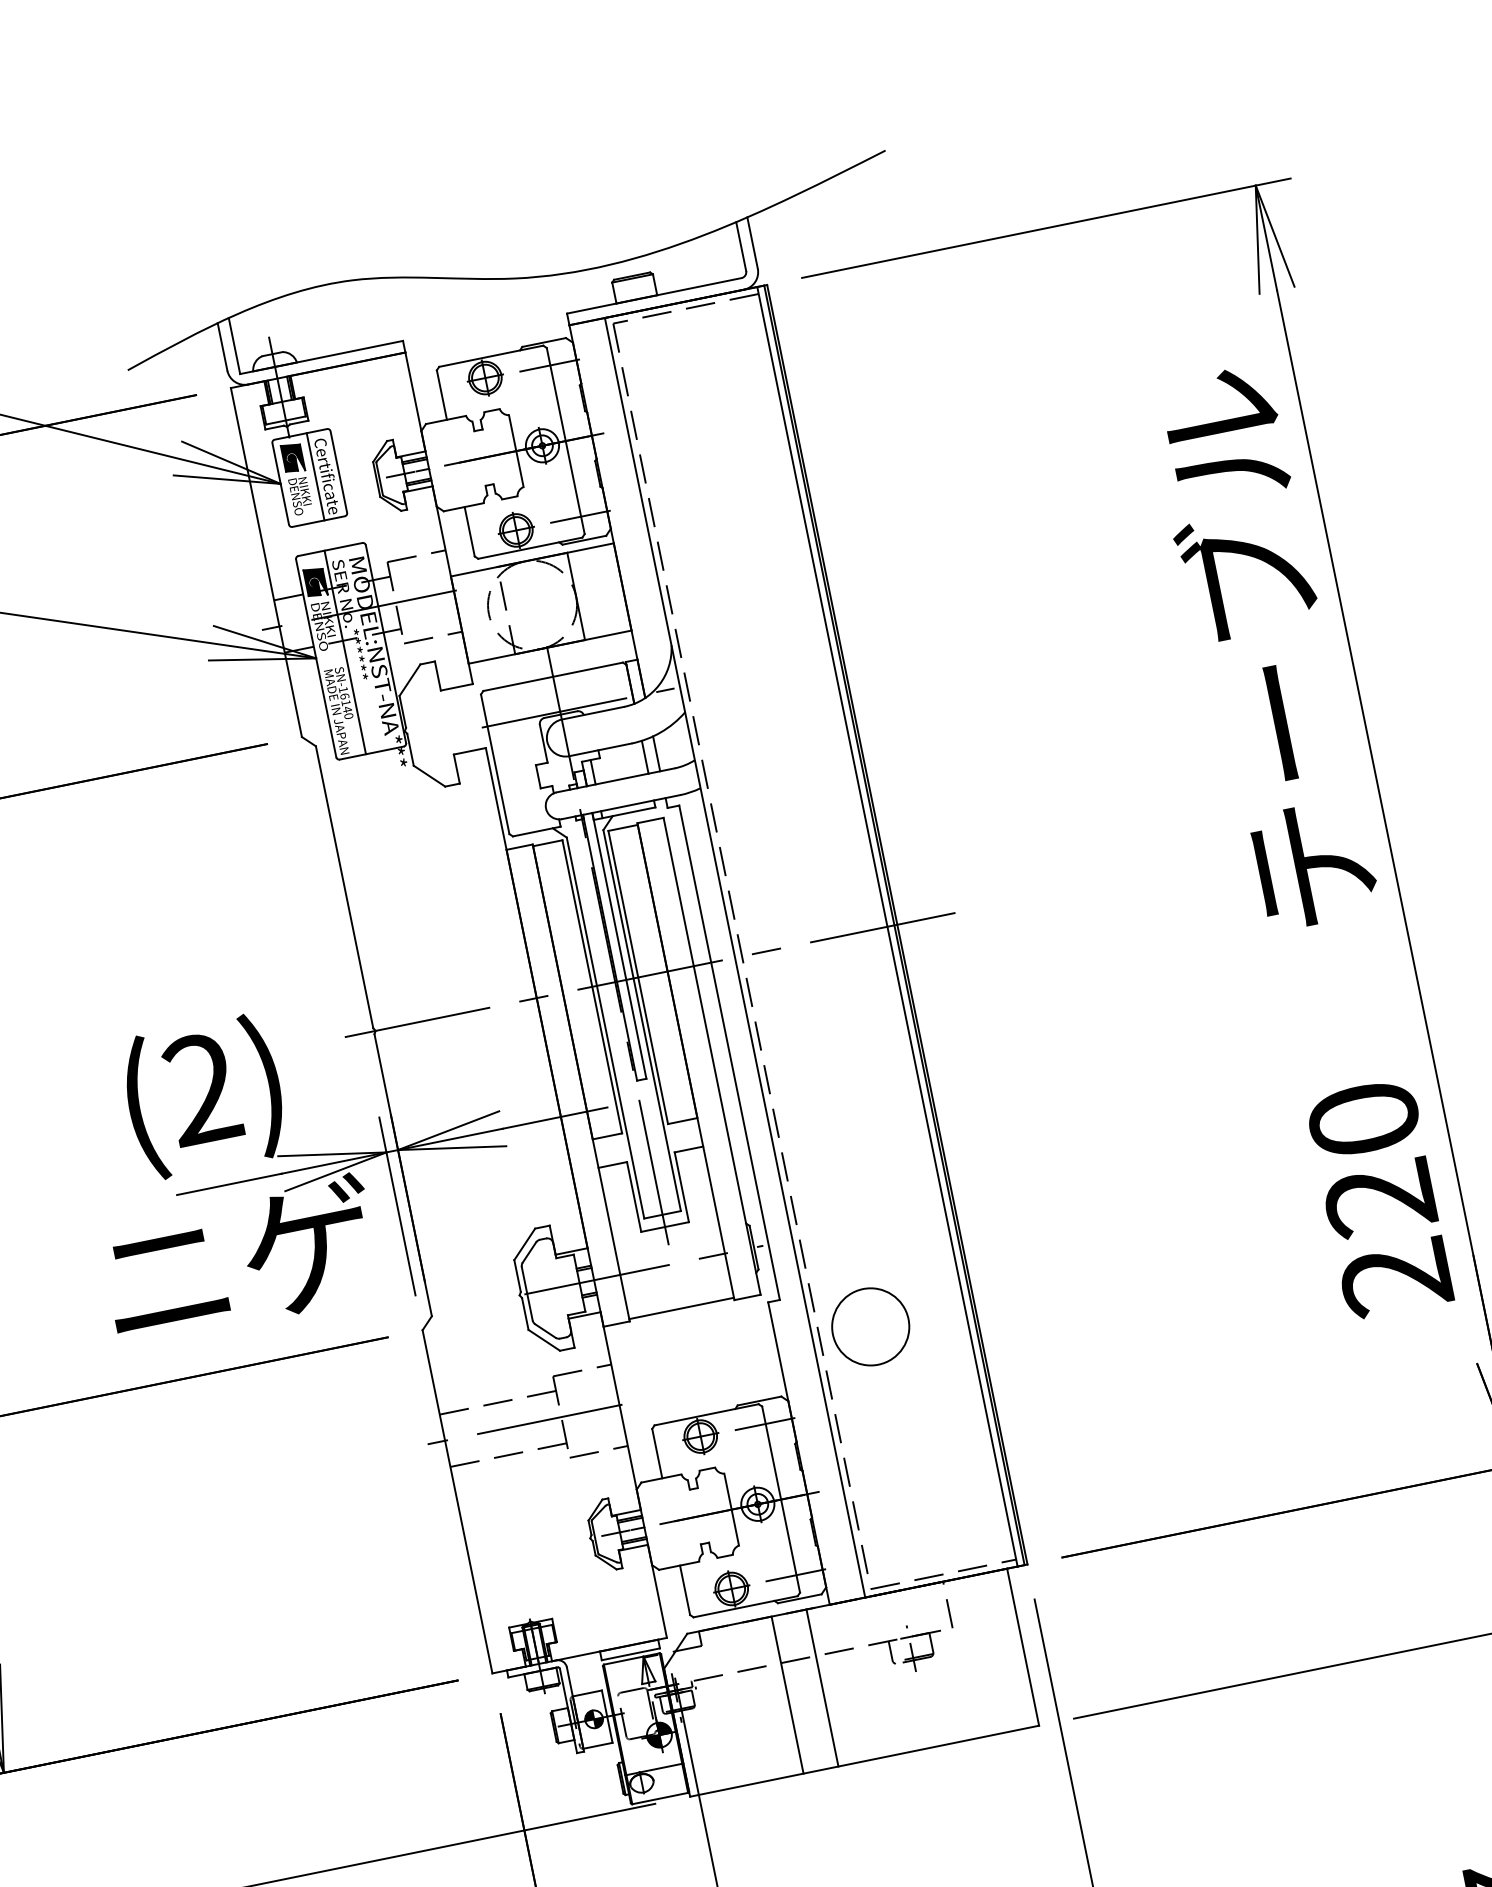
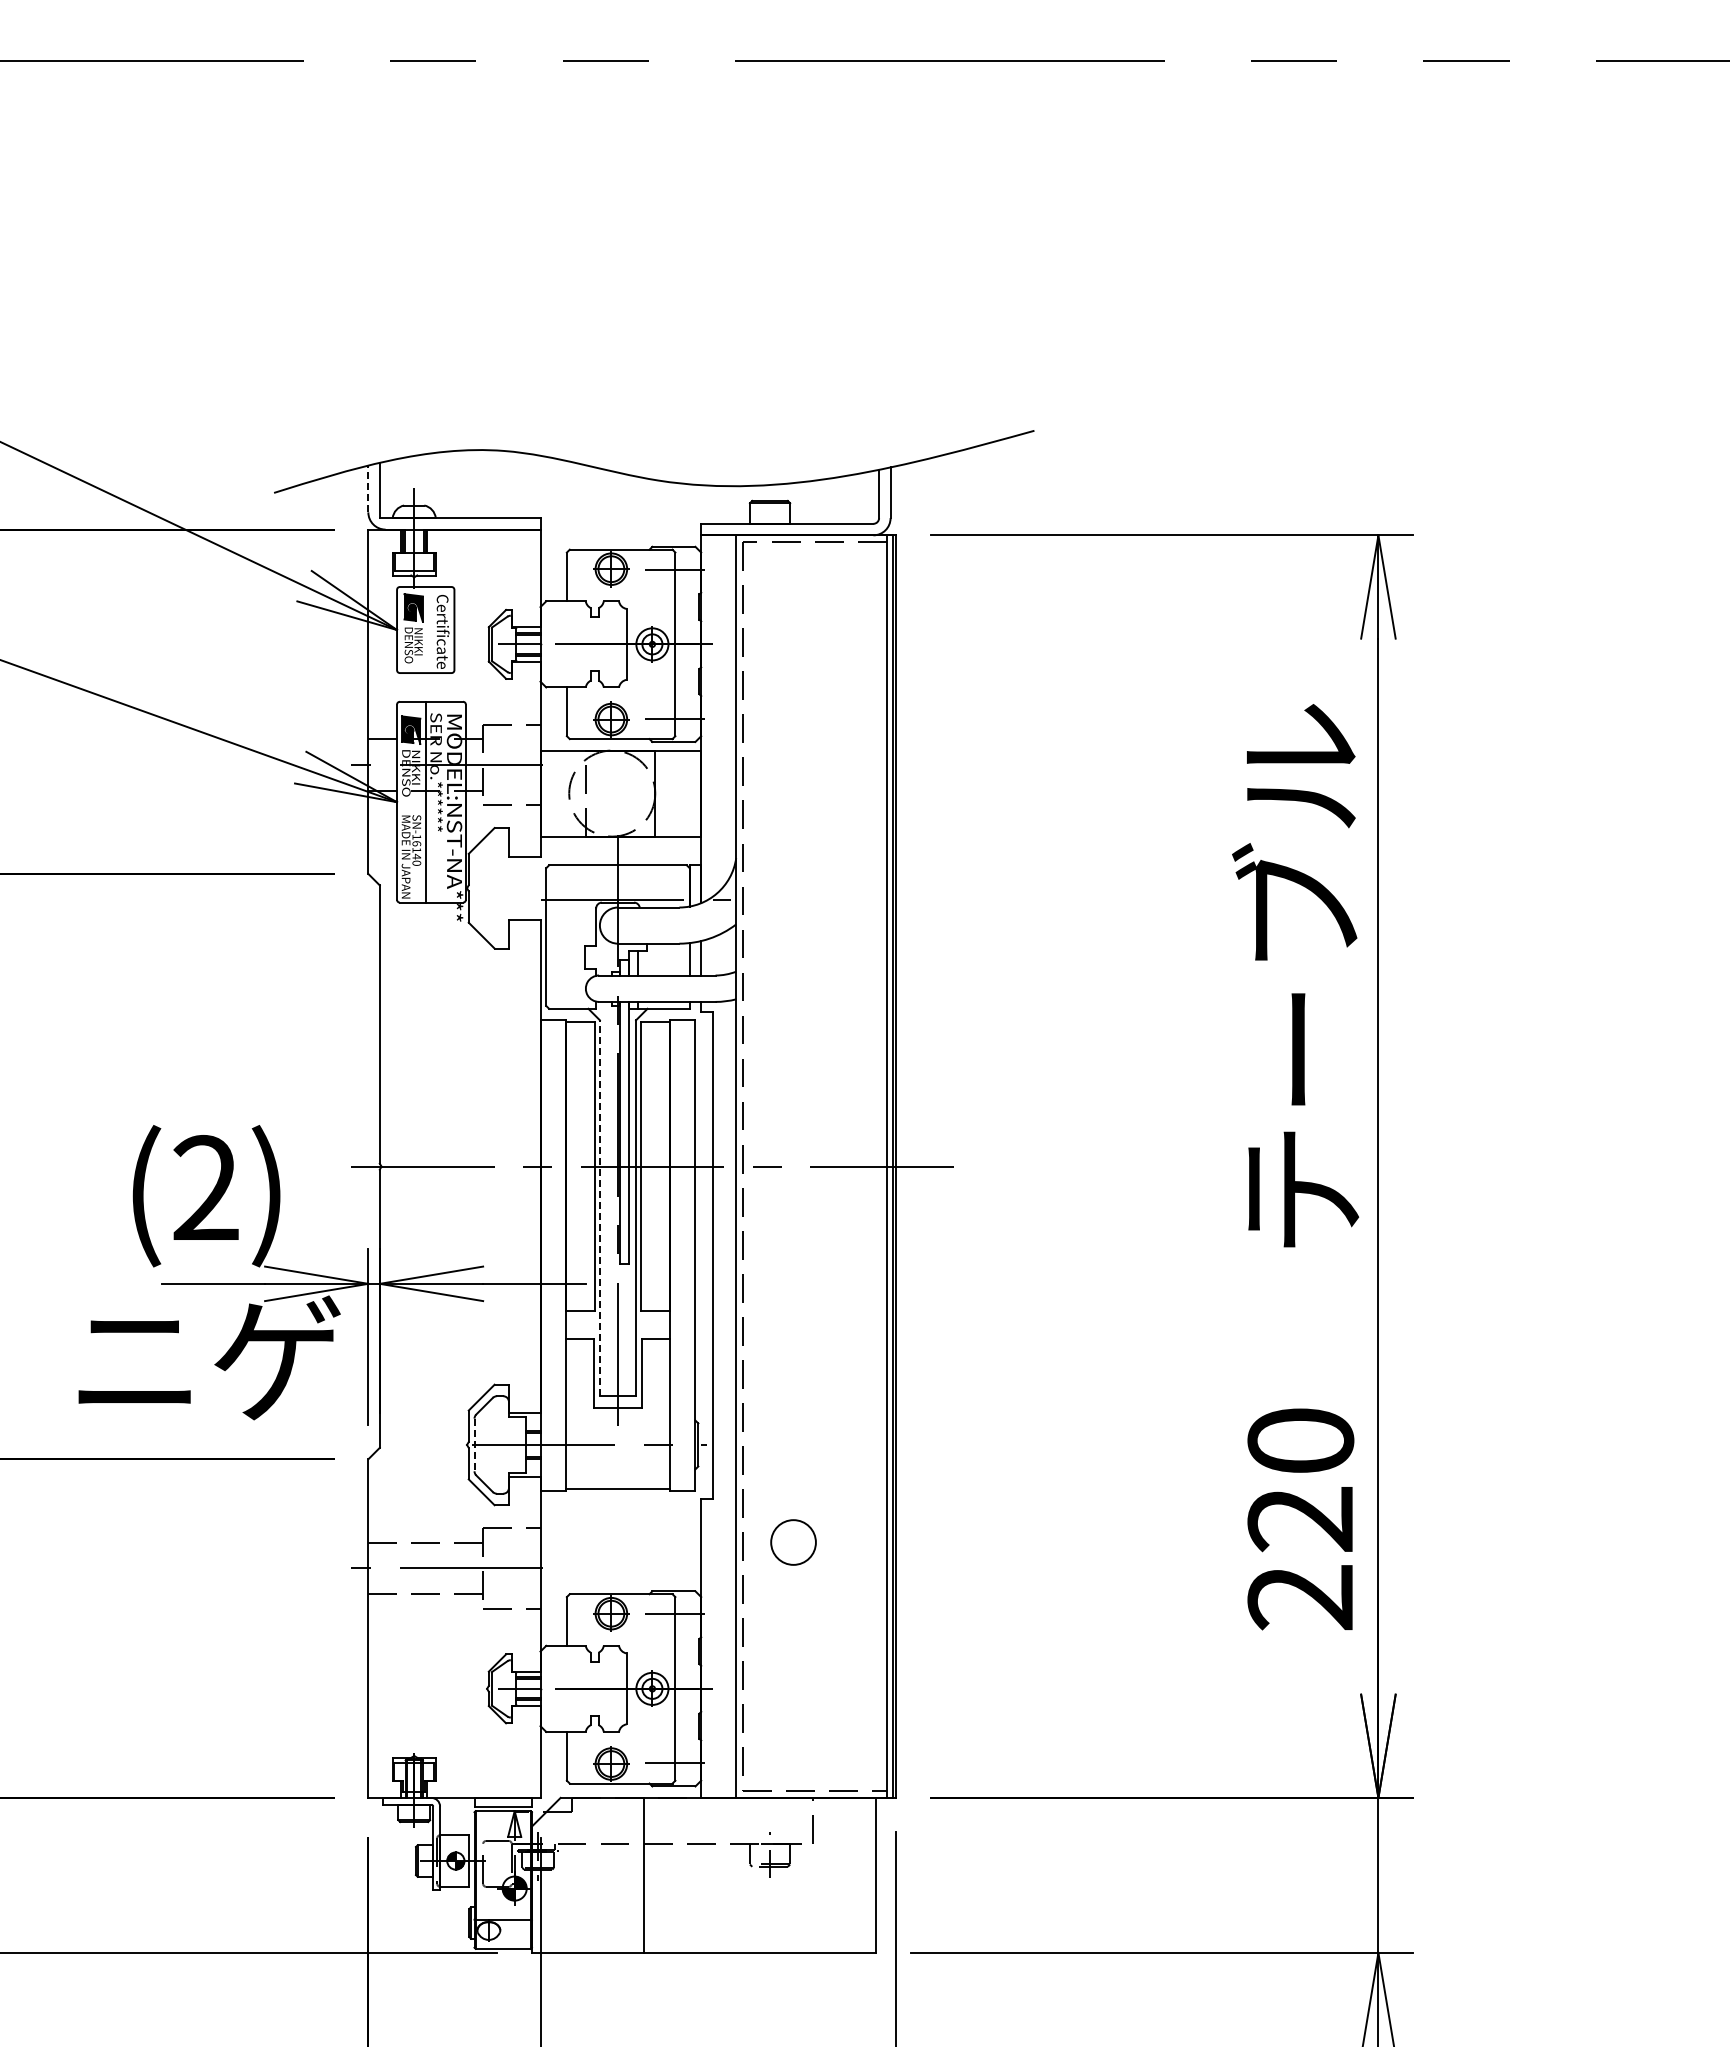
line: (222, 346) -> (368, 488), solid -> dashed
line: (315, 477) -> (431, 630), removed
line: (605, 1028) -> (599, 1208), solid -> dashed
line: (527, 1294) -> (474, 1445), solid -> dashed
circle: (870, 1326) -> (793, 1542), size x0.6
line: (822, 1687) -> (678, 1874), removed

